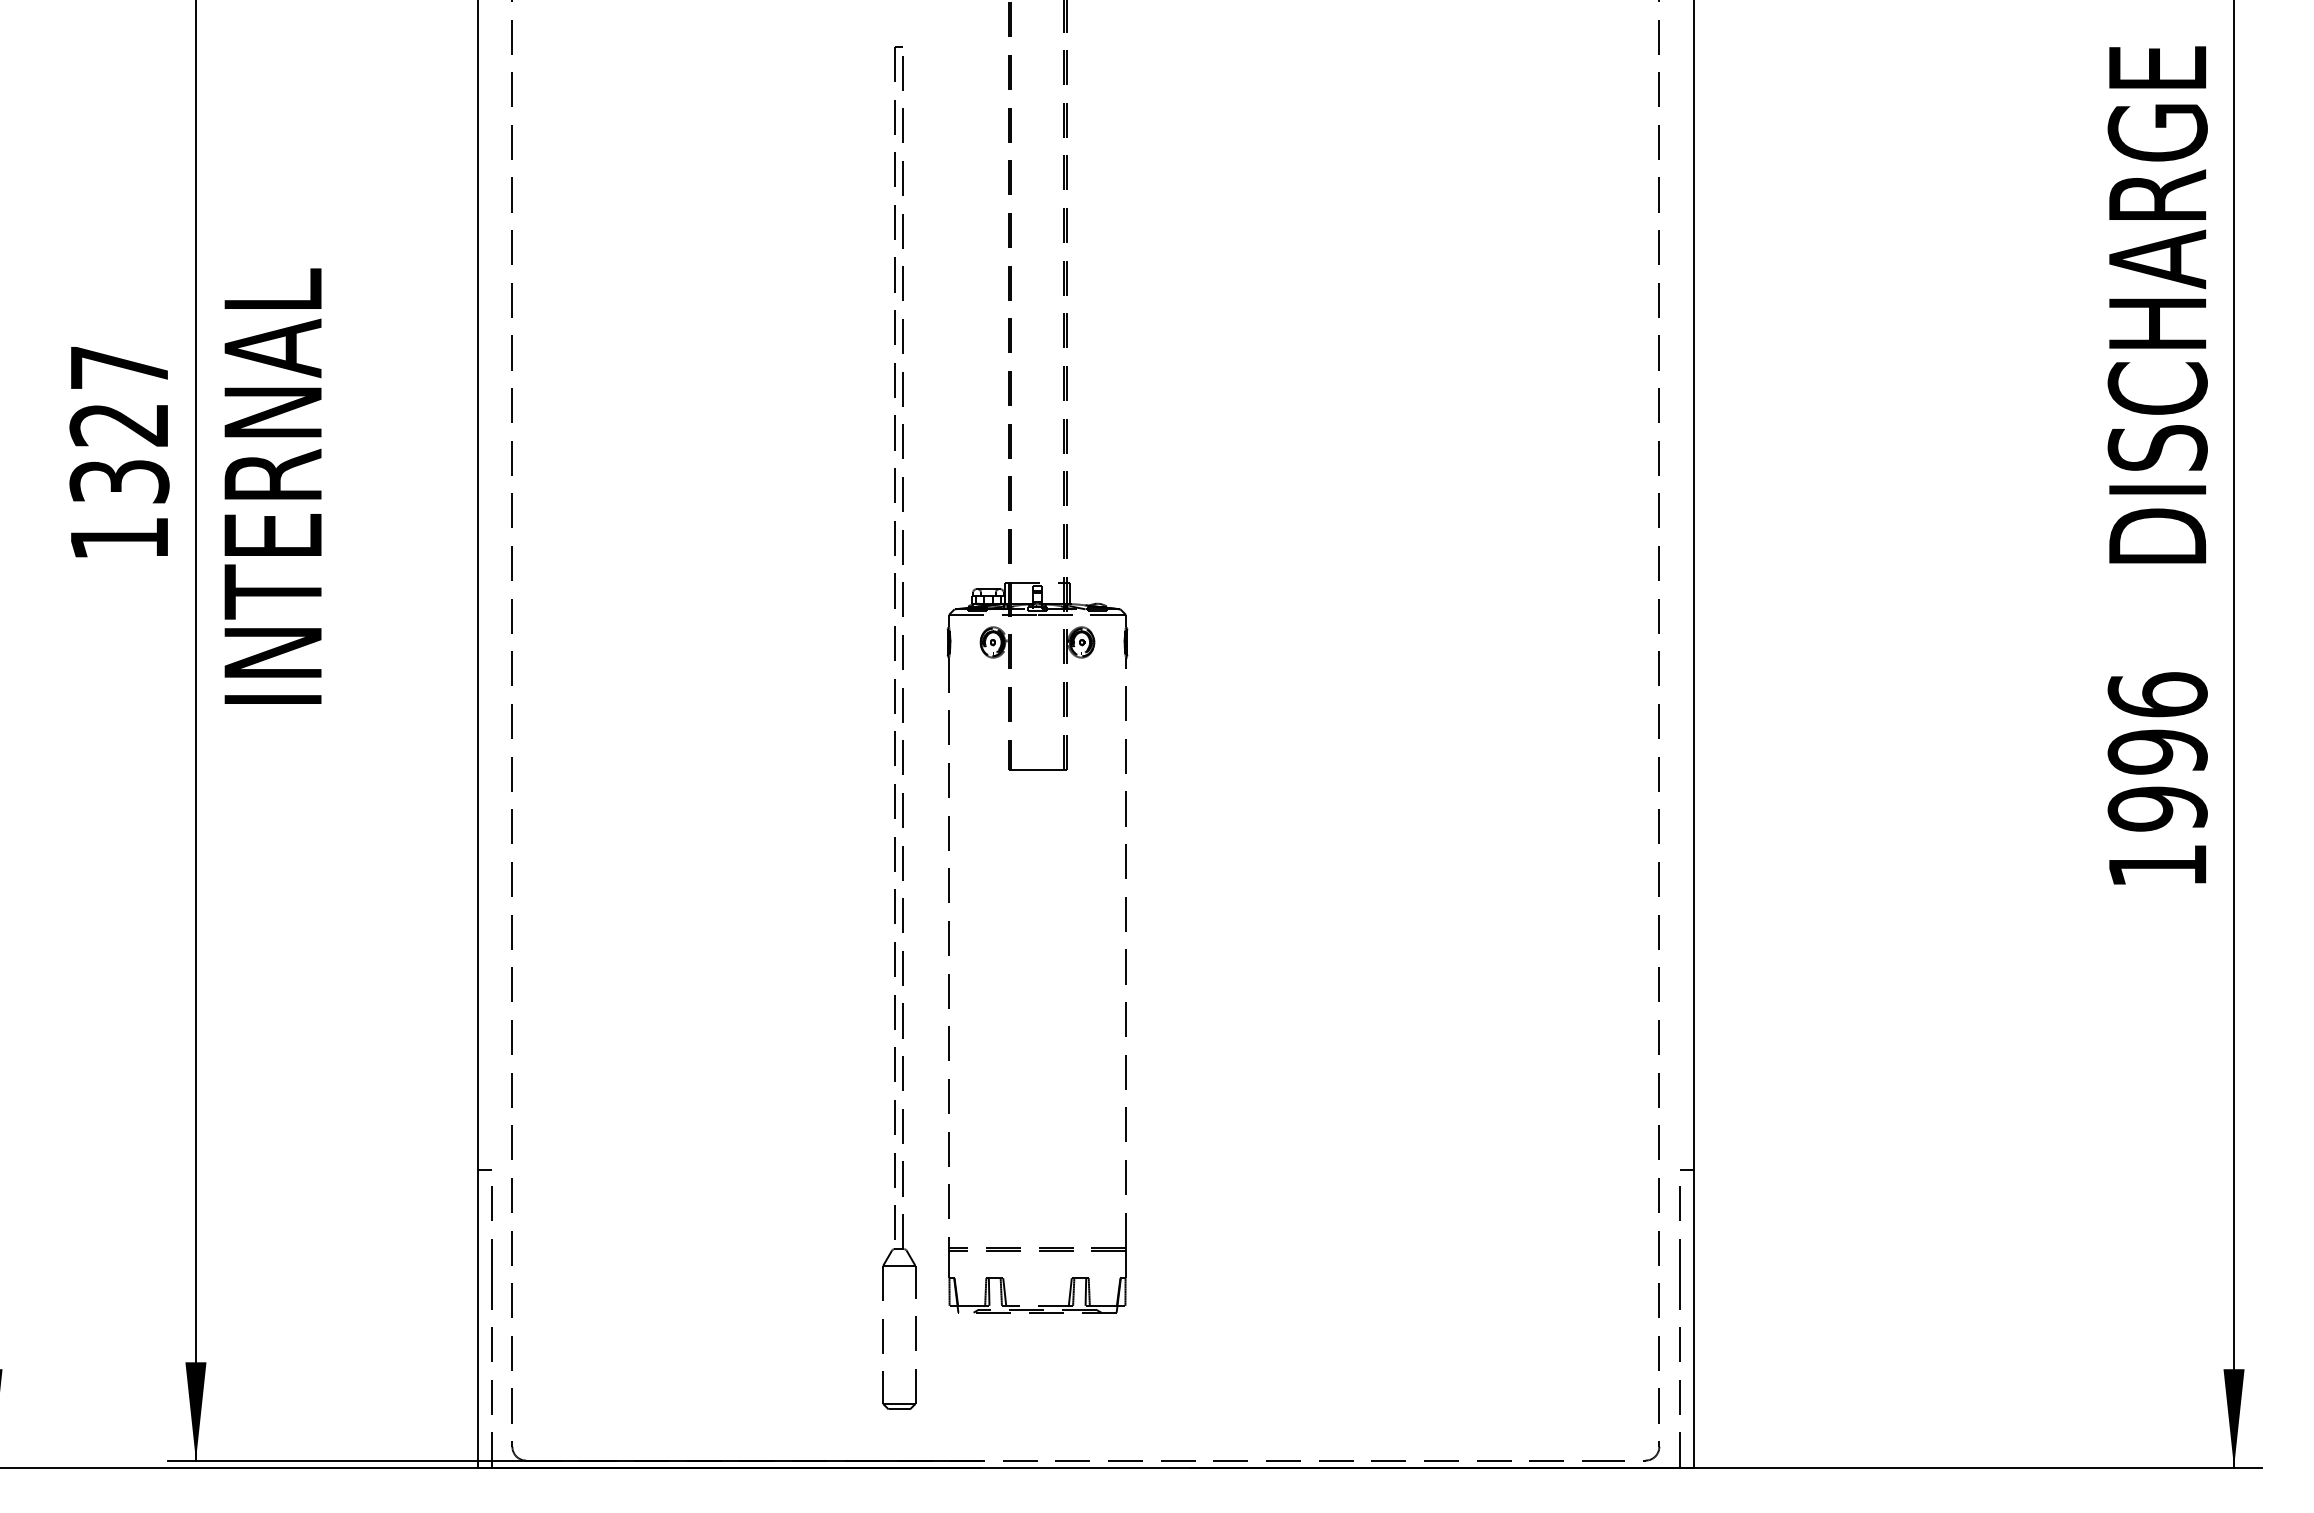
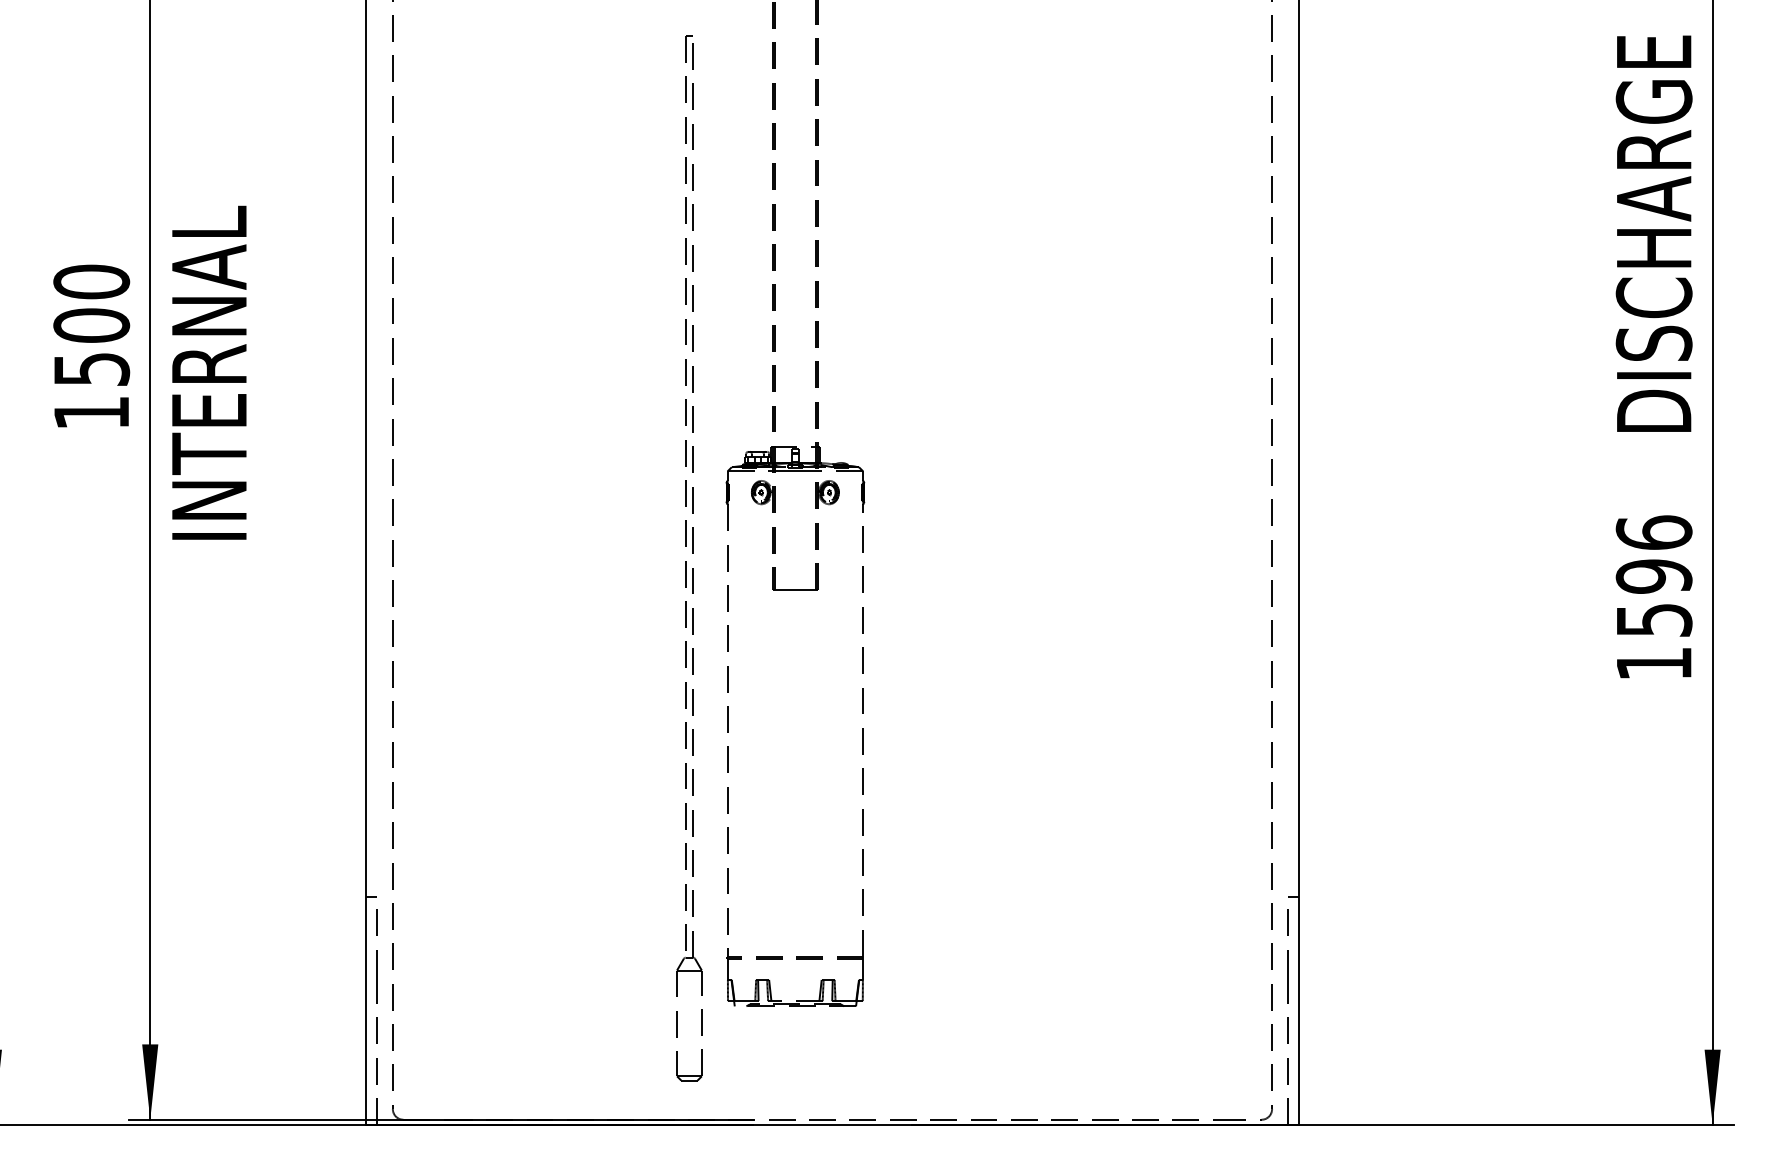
text: (119, 424) -> (91, 325), 1327 -> 1500
text: (2157, 808) -> (1653, 619), 1996 -> 1596

